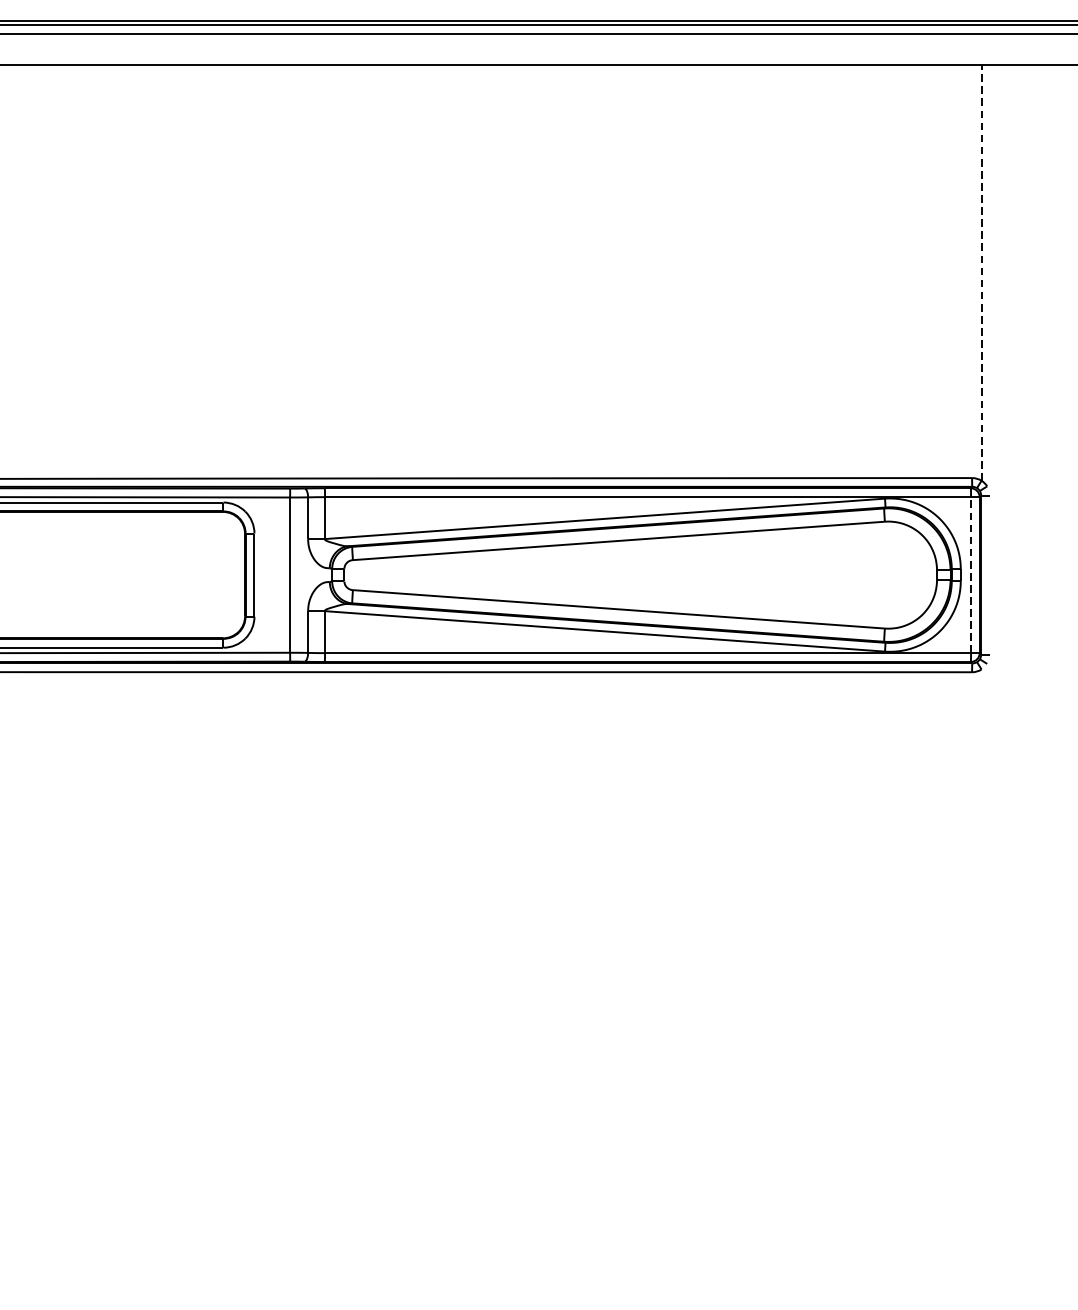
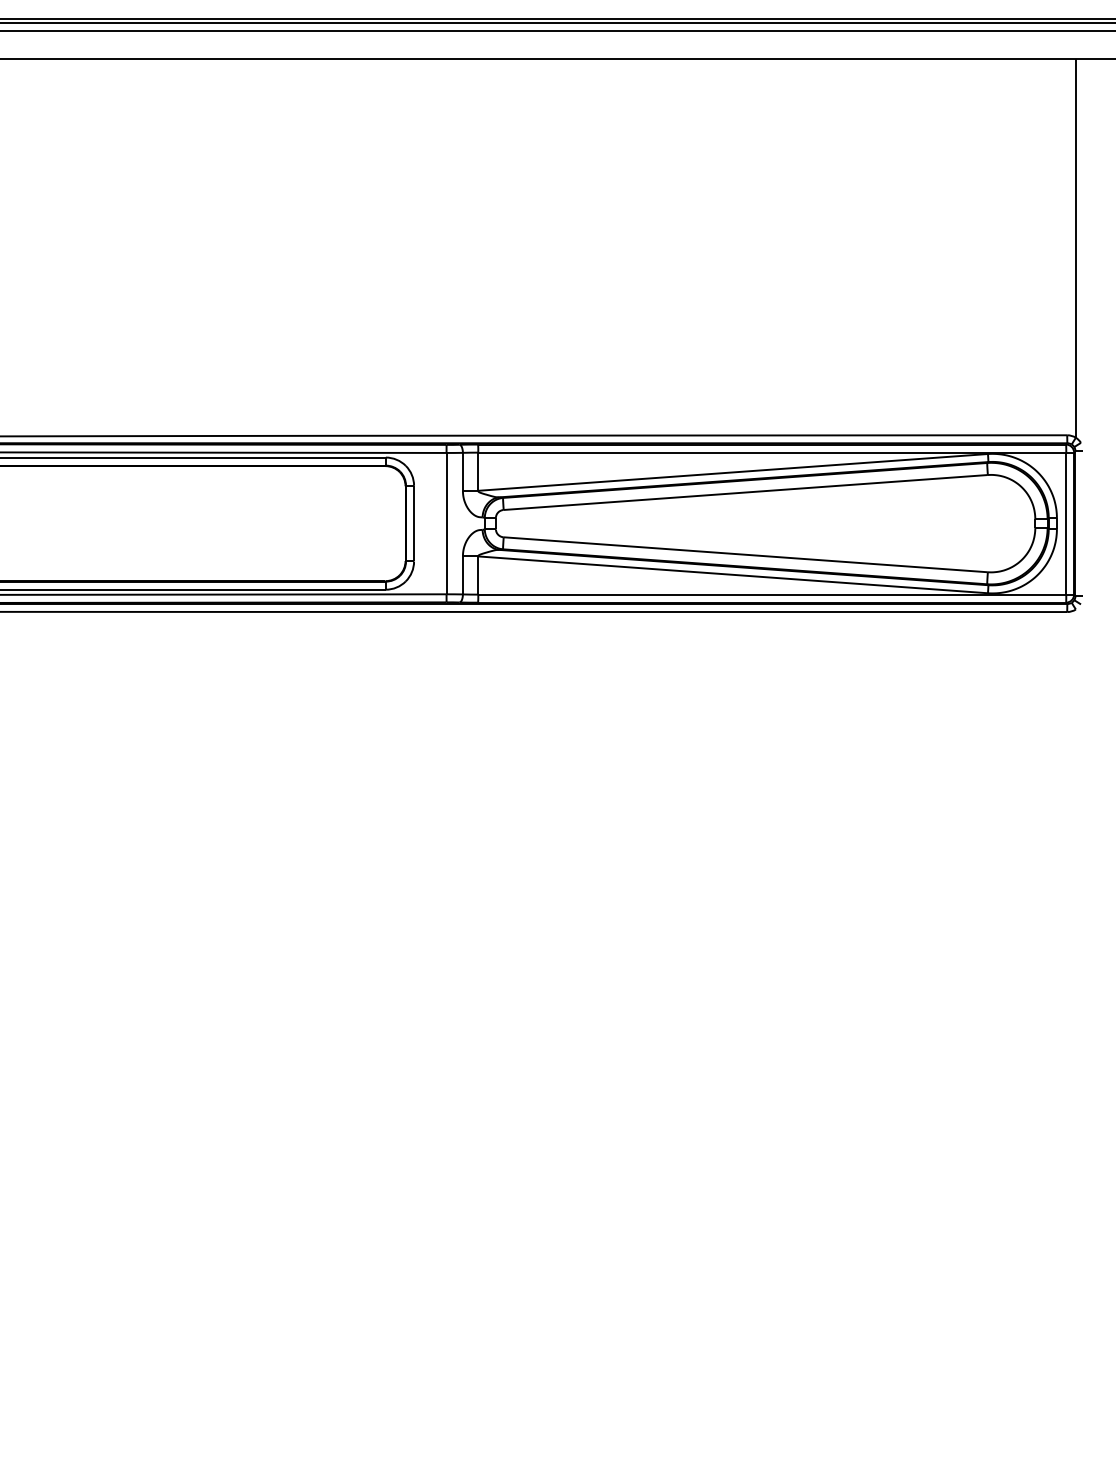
line: (981, 272) -> (1075, 248), dashed -> solid
line: (971, 574) -> (1066, 523), dashed -> solid

